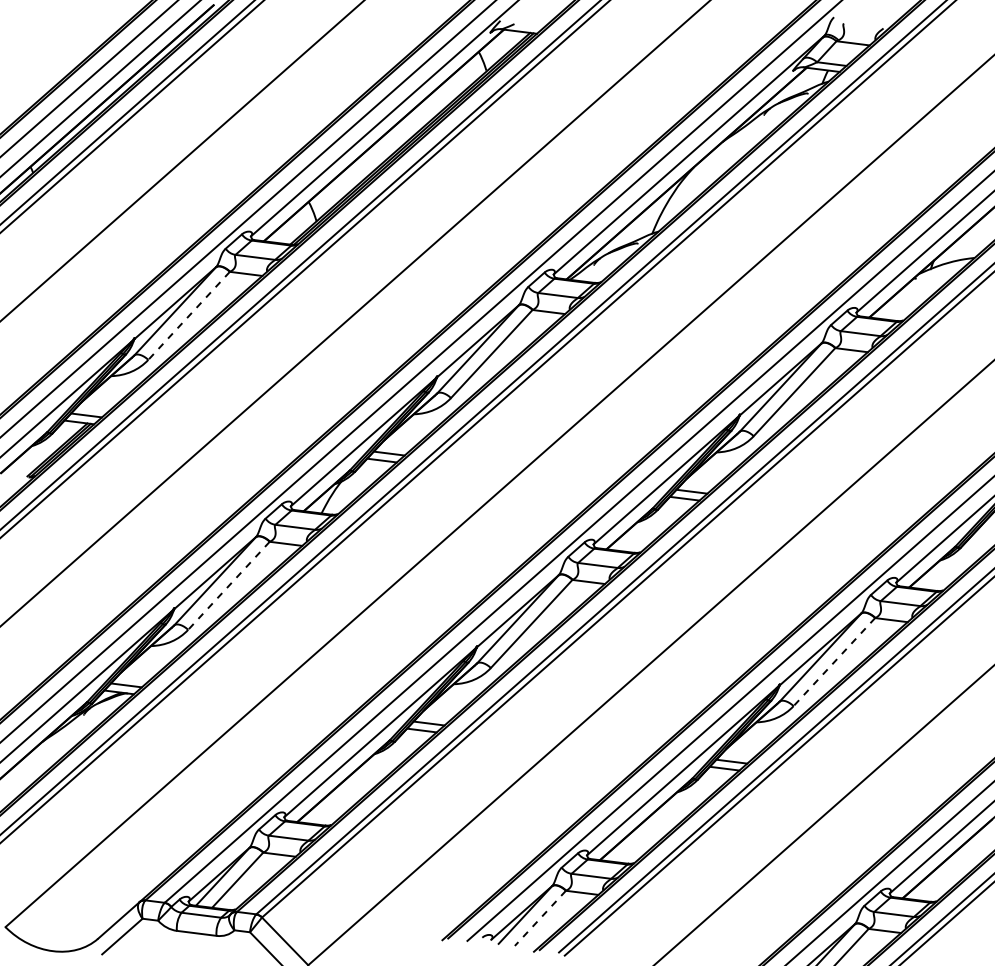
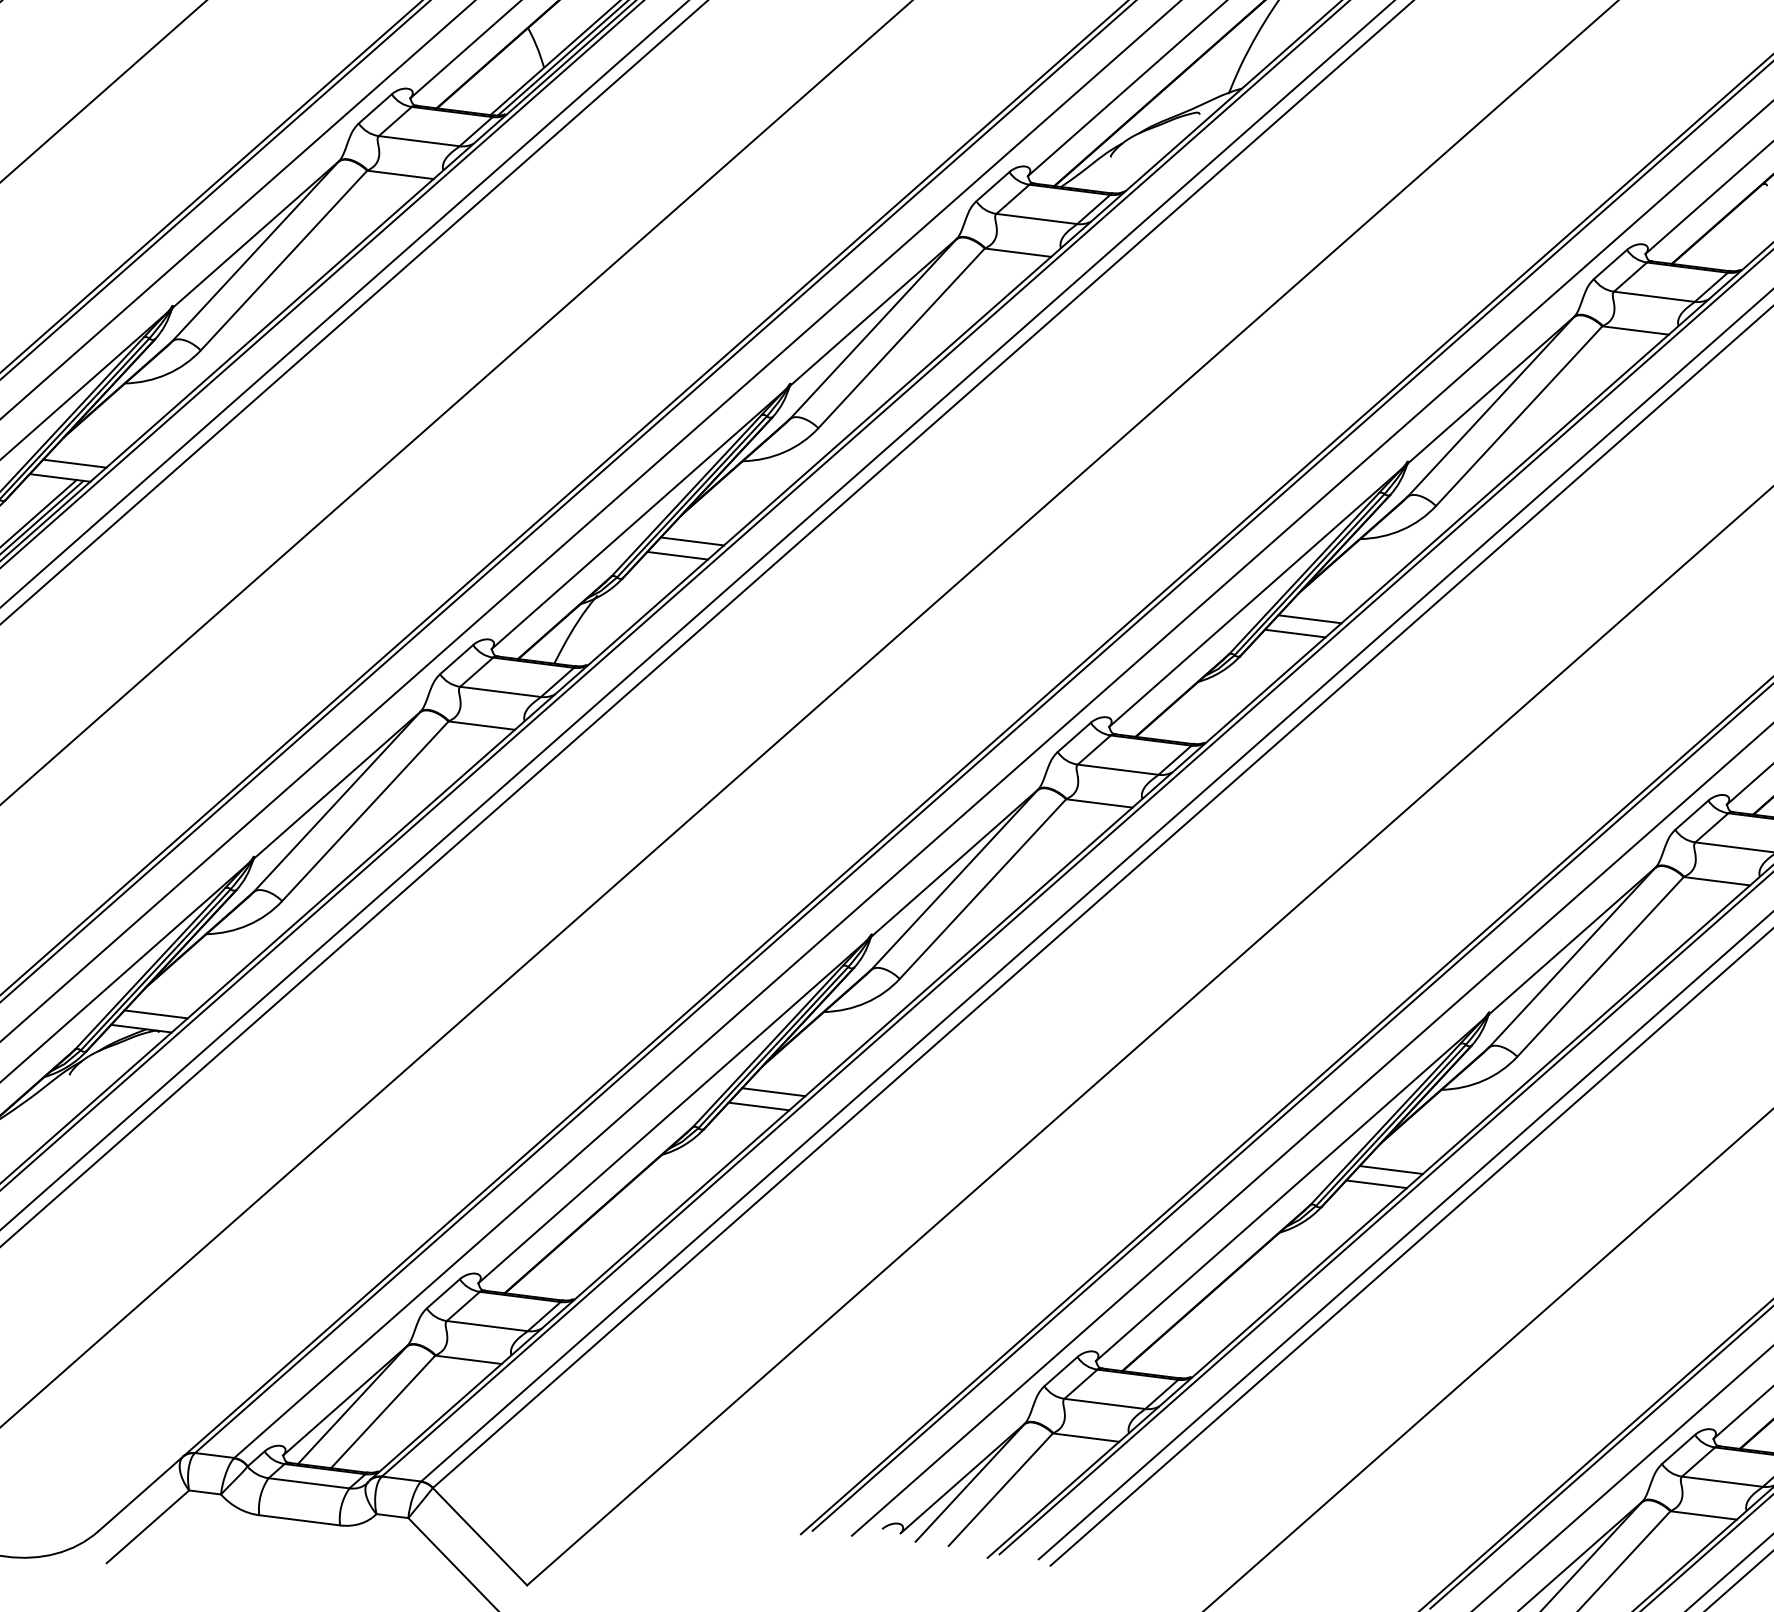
line: (189, 315) -> (284, 259), dashed -> solid
line: (228, 585) -> (364, 810), dashed -> solid
line: (834, 662) -> (1600, 967), dashed -> solid
line: (540, 918) -> (1000, 1489), dashed -> solid

